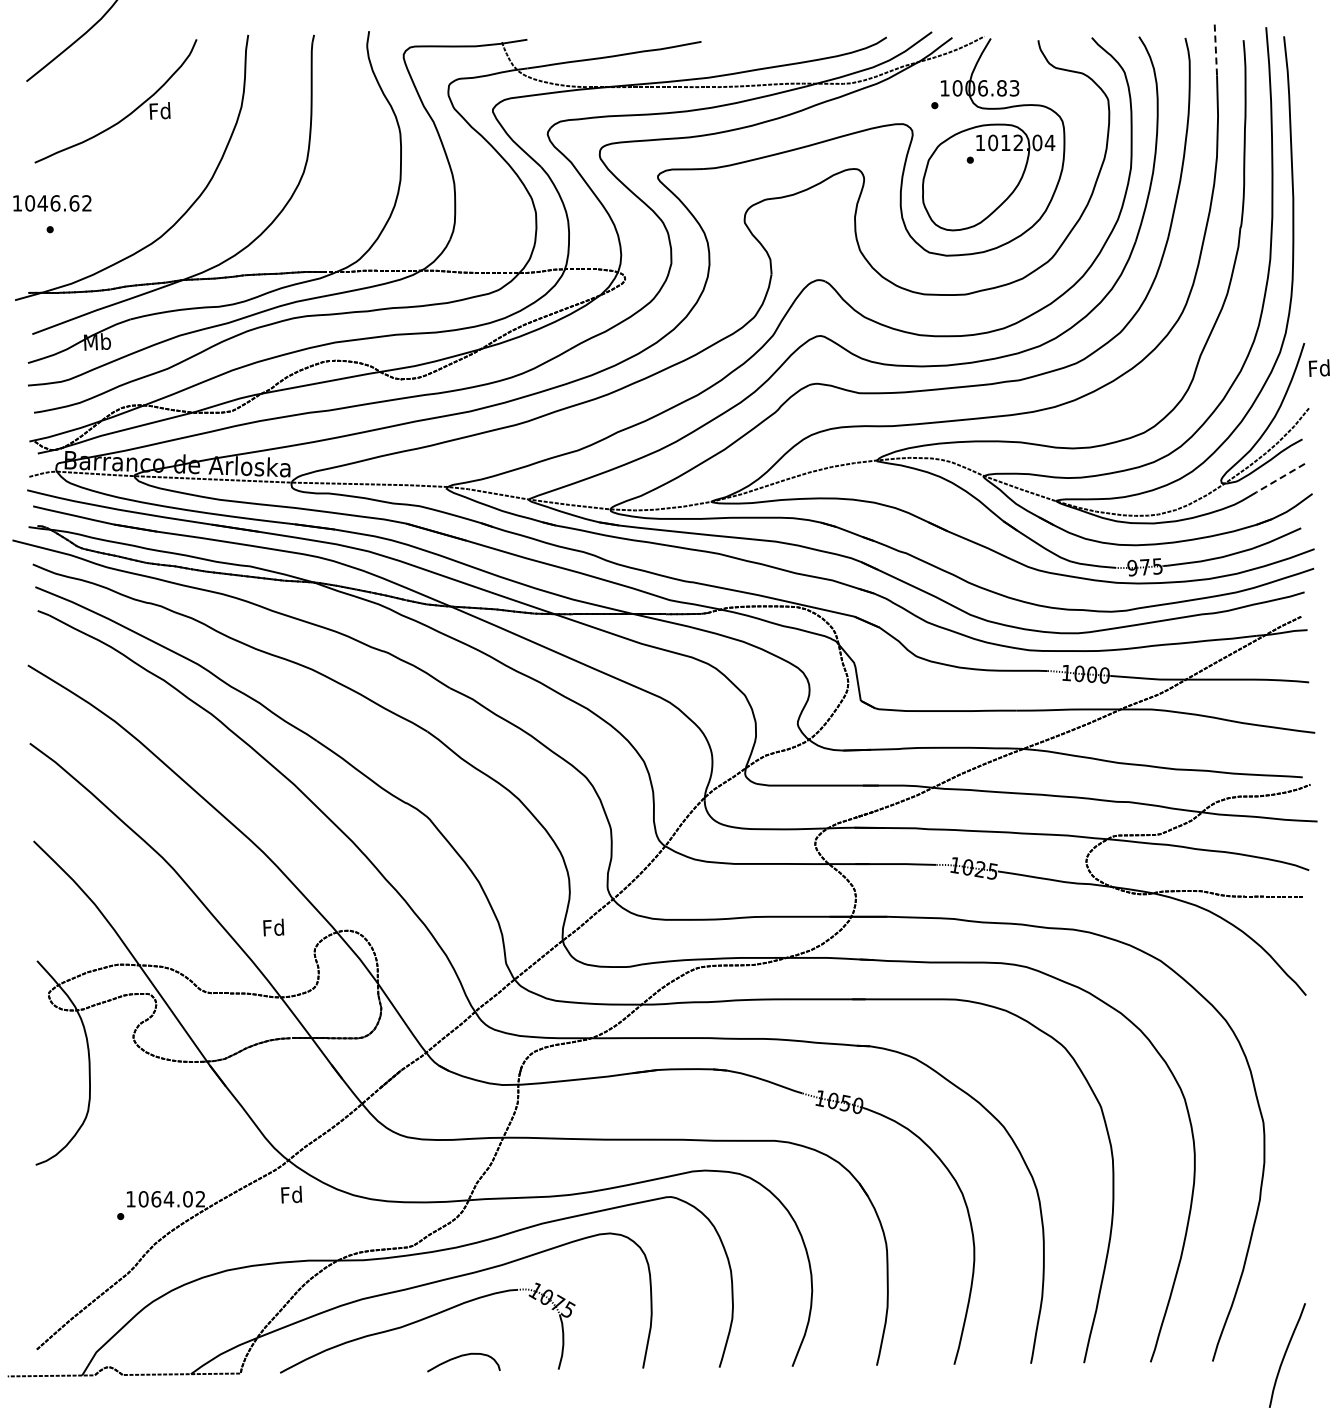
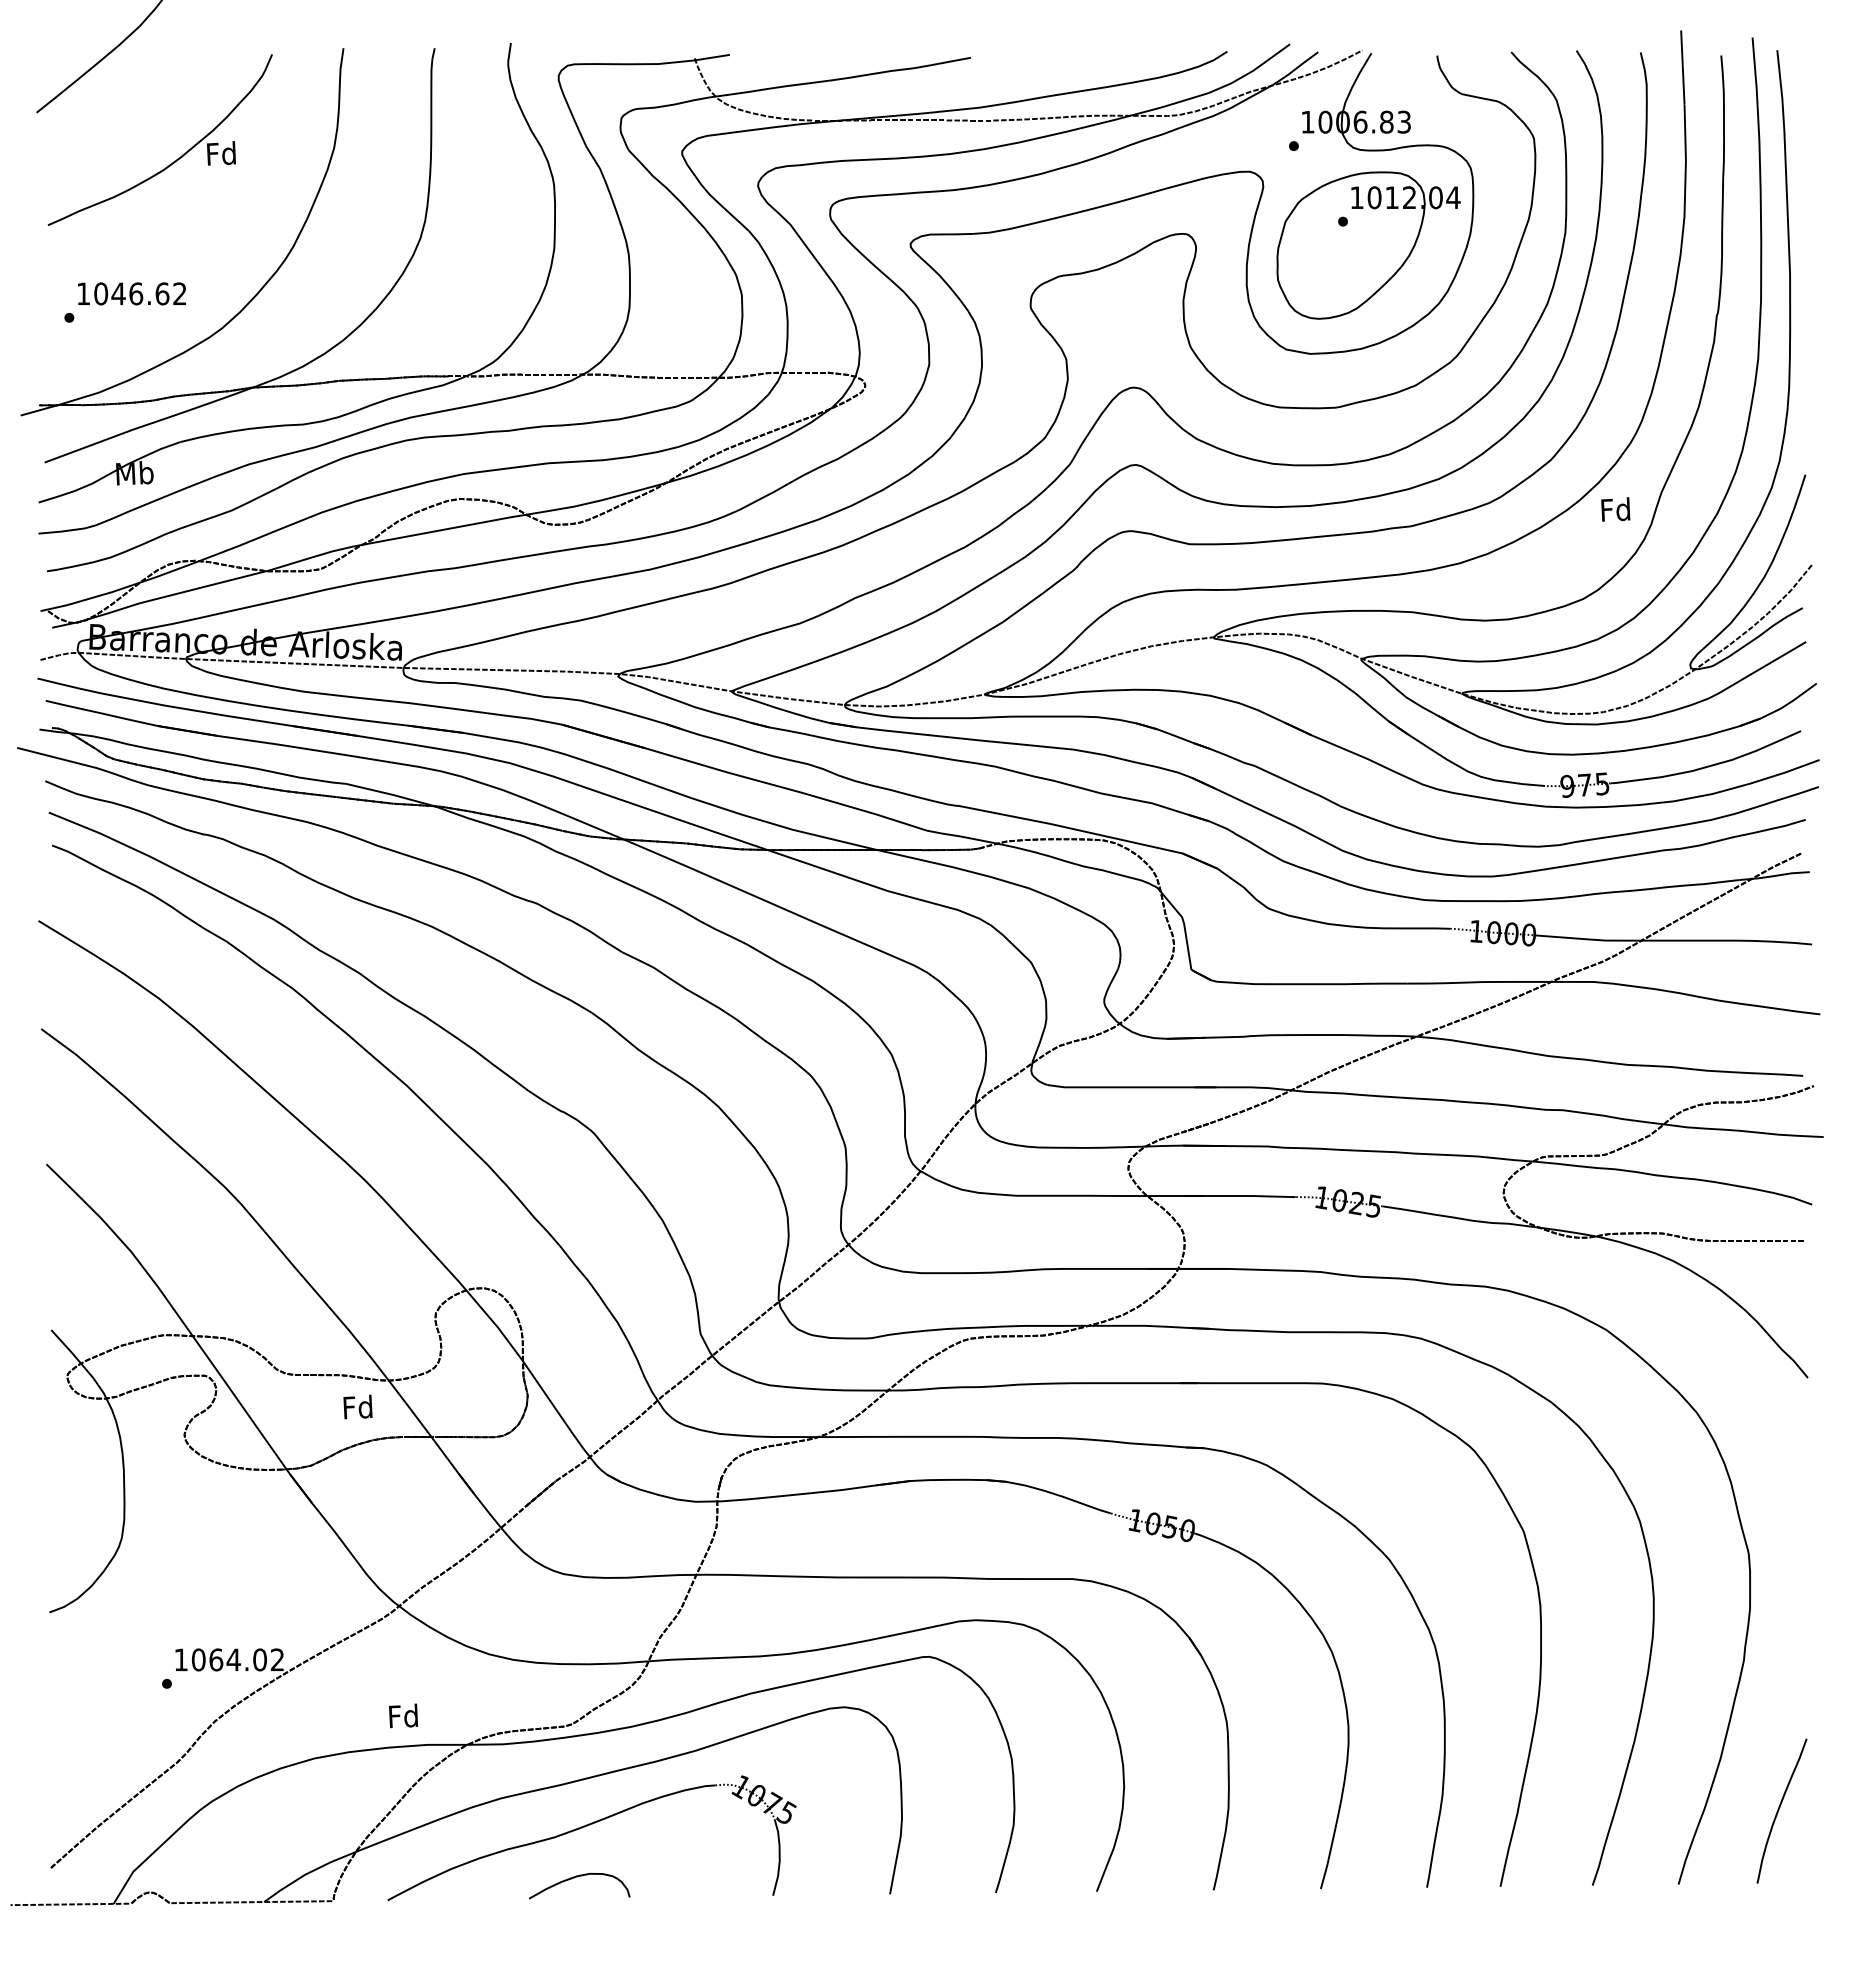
line: (1215, 48) -> (1682, 67), dashed -> solid
text: (52, 203) -> (132, 294), moved
text: (1318, 367) -> (1614, 508), moved
line: (1279, 478) -> (1770, 662), dashed -> solid
text: (273, 927) -> (357, 1406), moved
text: (291, 1194) -> (403, 1715), moved
curve: (1285, 1355) -> (1779, 1811), moved
curve: (460, 1357) -> (575, 1878), moved

